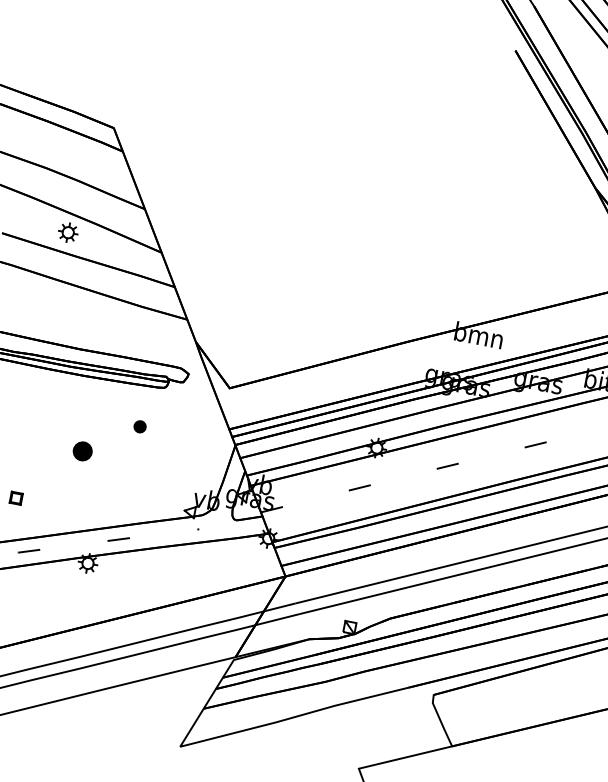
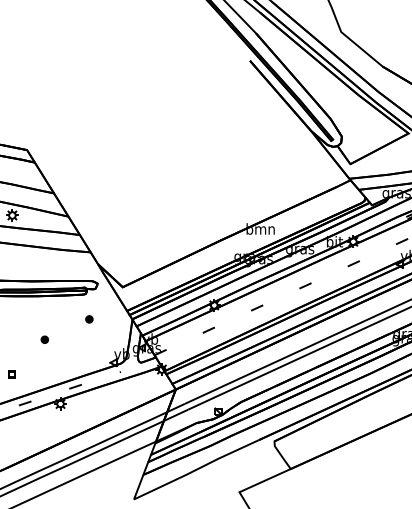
part: (140, 426) -> (89, 319), moved
part: (81, 450) -> (44, 339), size x0.62

